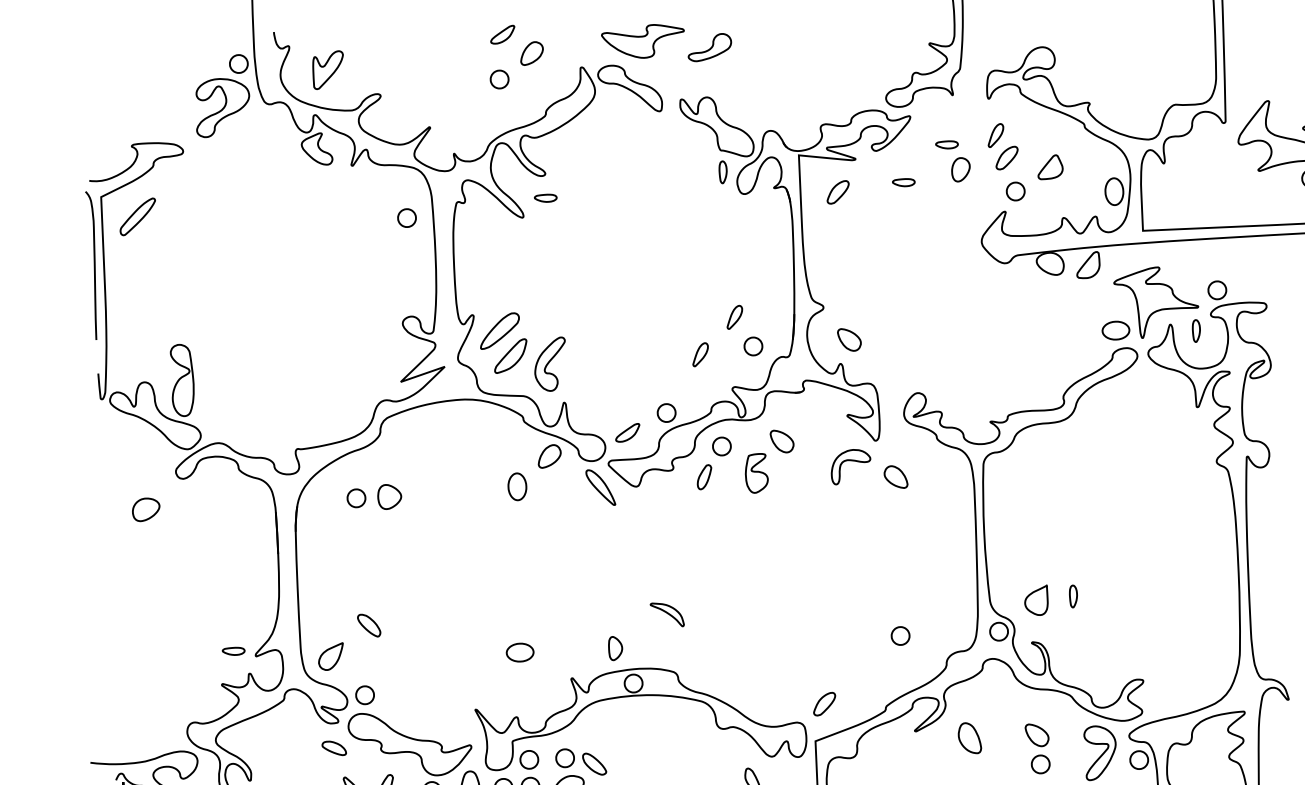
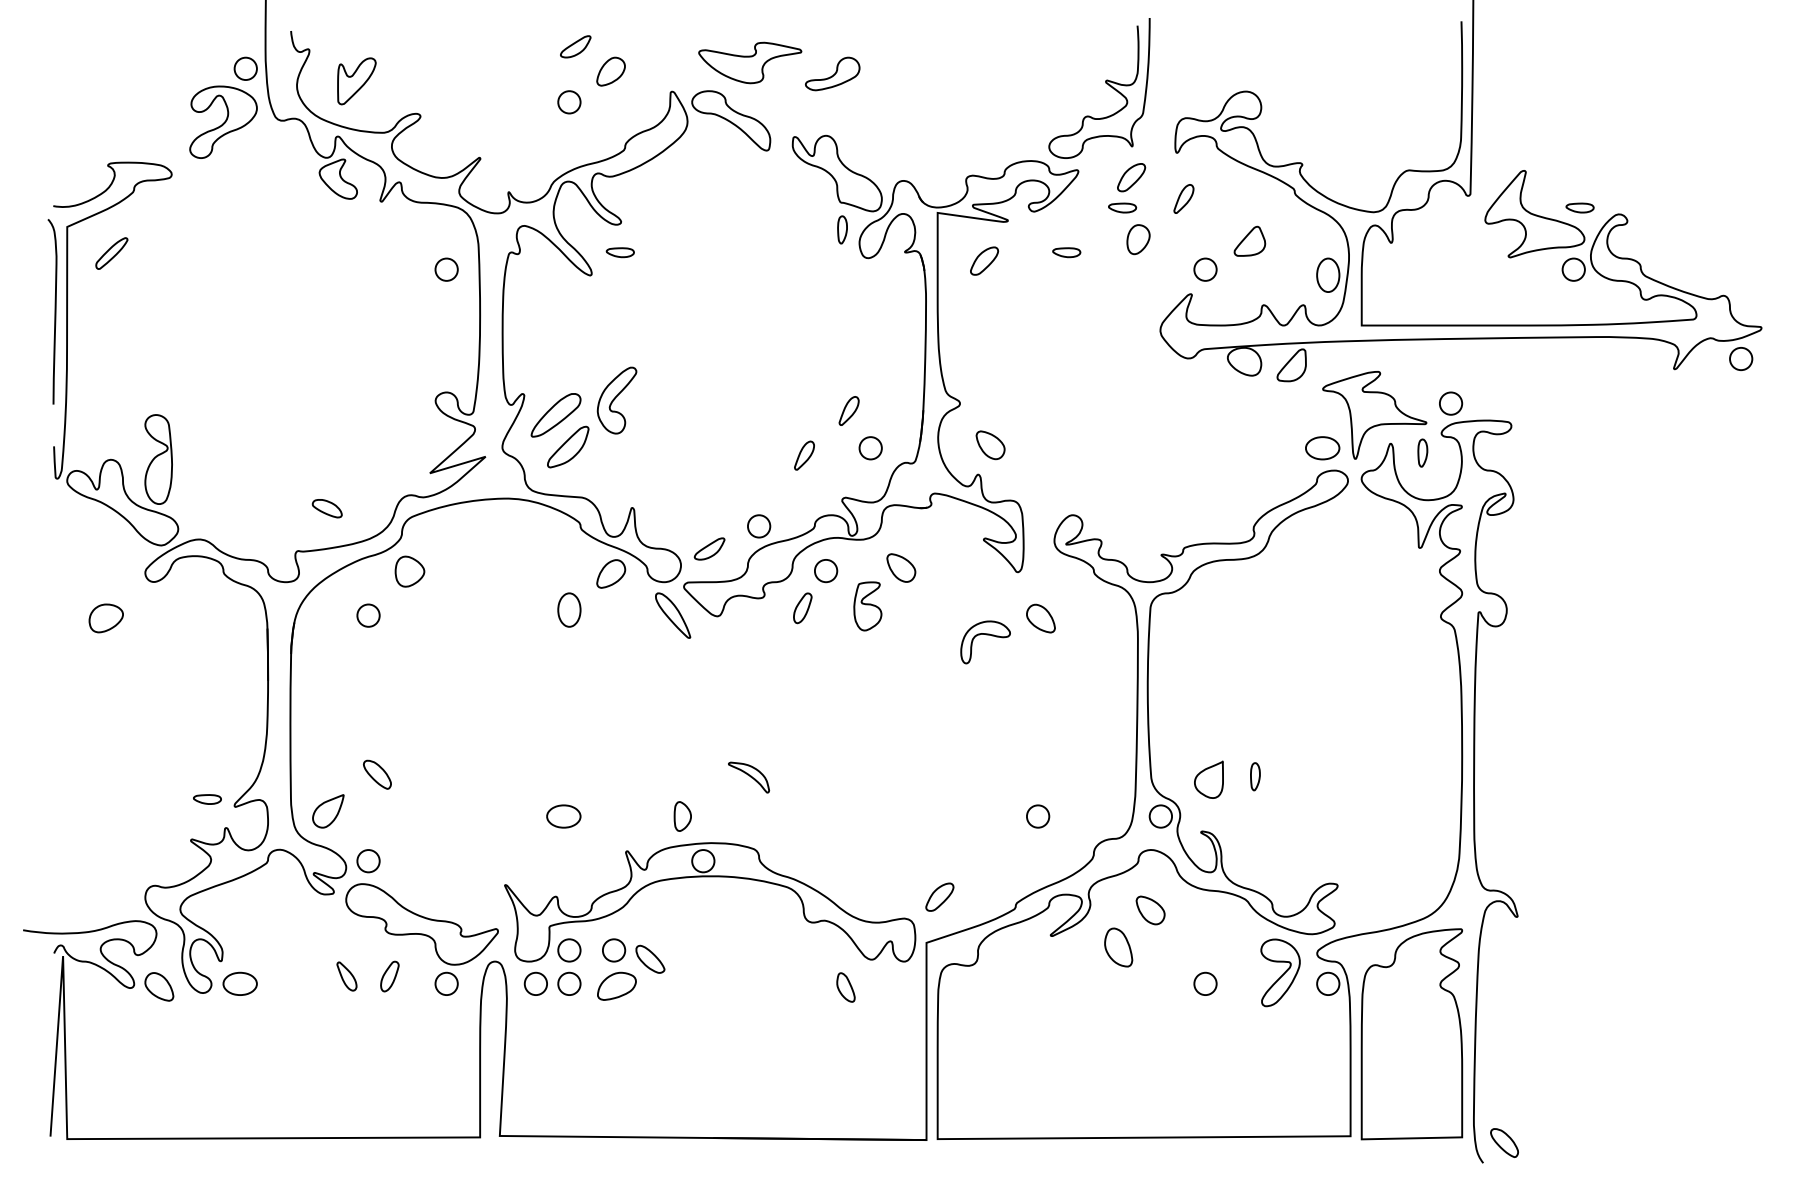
part: (1007, 157) -> (1131, 177), moved
part: (137, 216) -> (111, 253), size x0.7
part: (549, 364) -> (616, 400), moved
part: (851, 461) -> (986, 635), moved
part: (389, 496) -> (409, 571), moved
part: (1037, 735) -> (1150, 910), moved
part: (333, 748) -> (326, 508), moved

